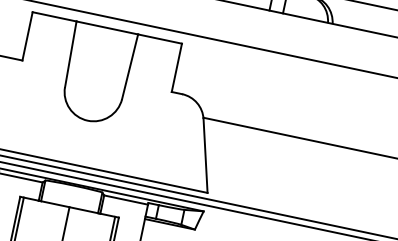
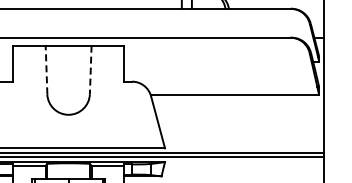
line: (70, 53) -> (46, 69), solid -> dashed
line: (129, 67) -> (90, 70), solid -> dashed

